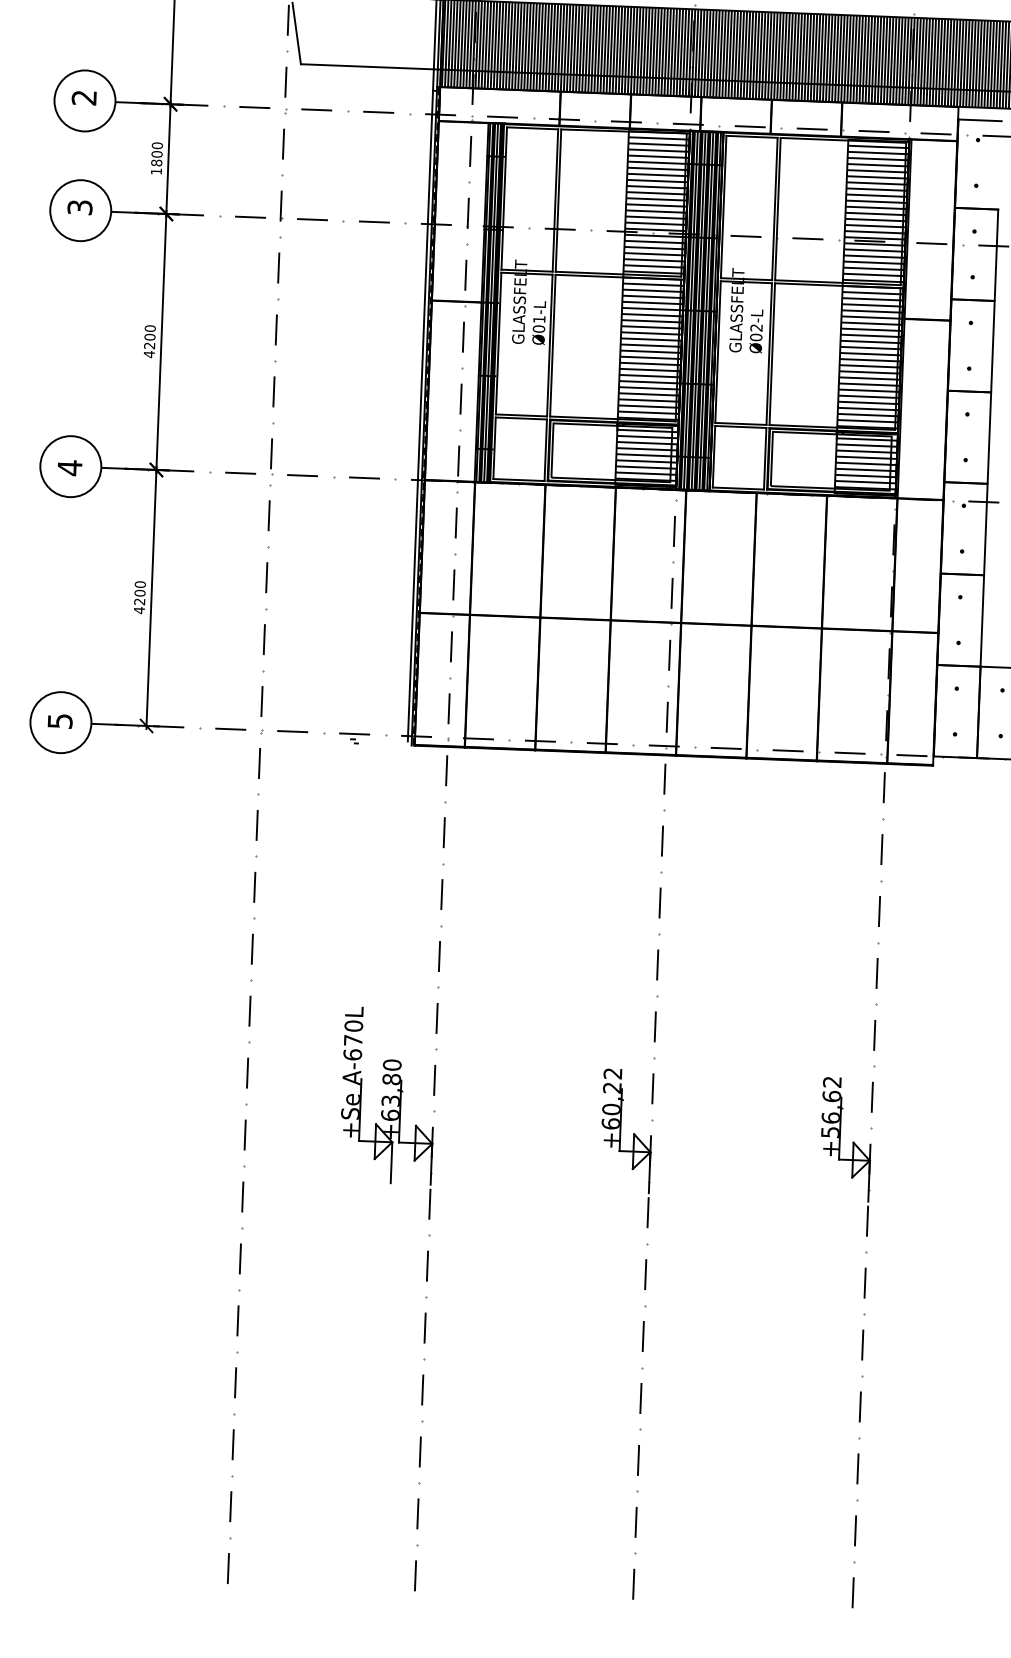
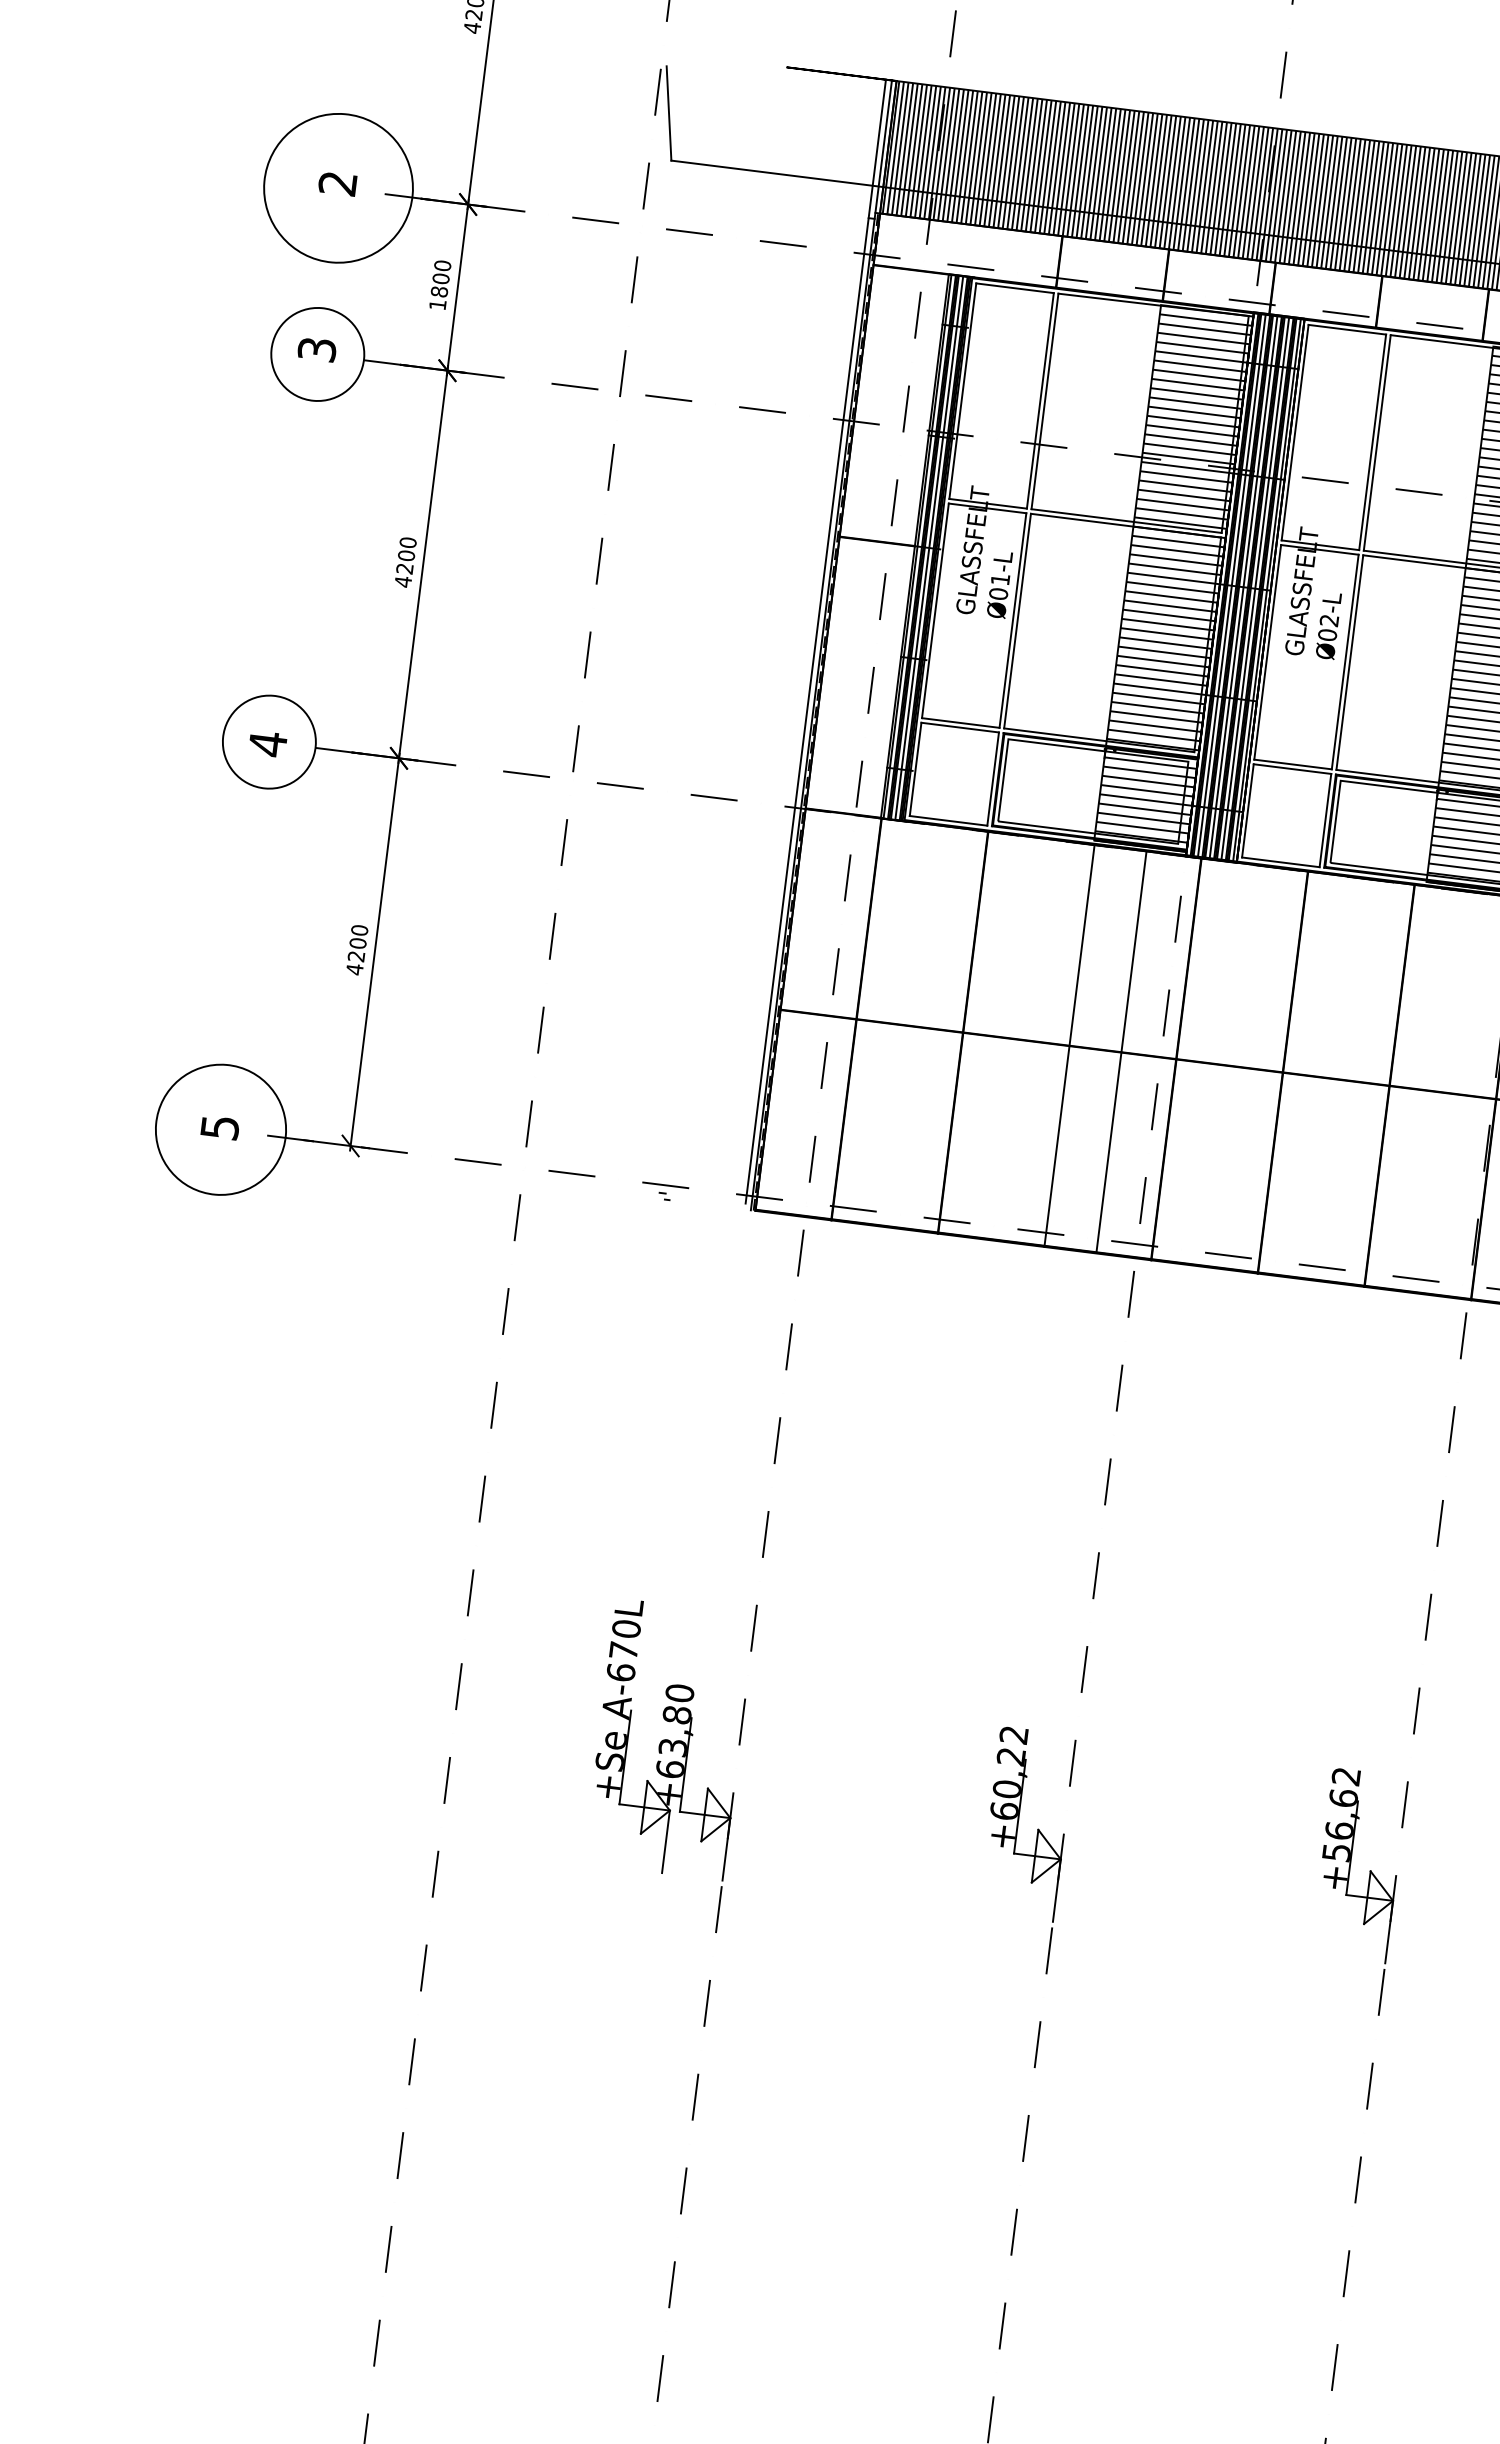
circle: (84, 100) -> (337, 187), size x1.6
line: (610, 620) -> (1120, 1052), moved
circle: (60, 722) -> (220, 1129), size x1.4

